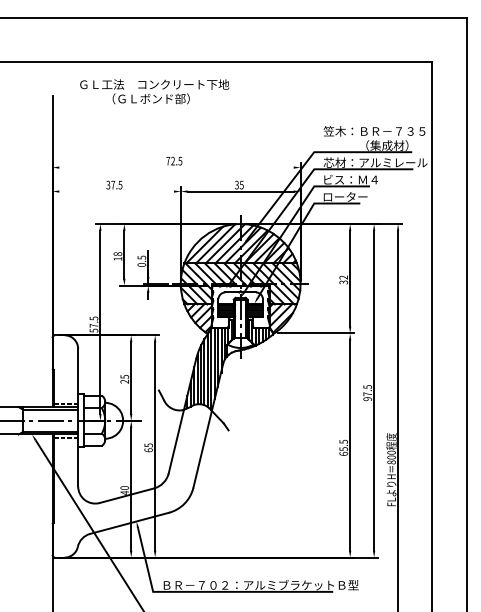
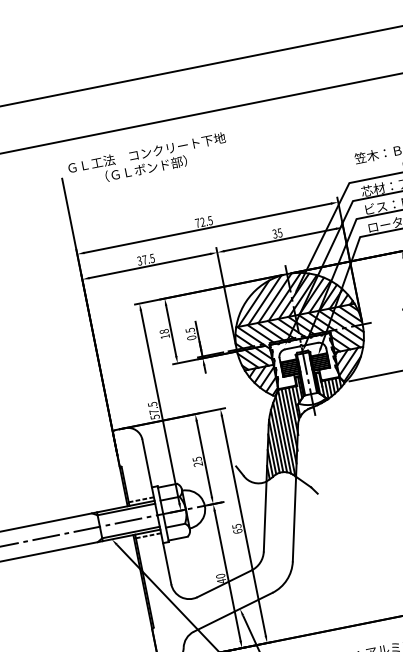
text: (154, 91) -> (148, 160), moved
line: (176, 167) -> (207, 228), added
line: (116, 191) -> (149, 266), added

